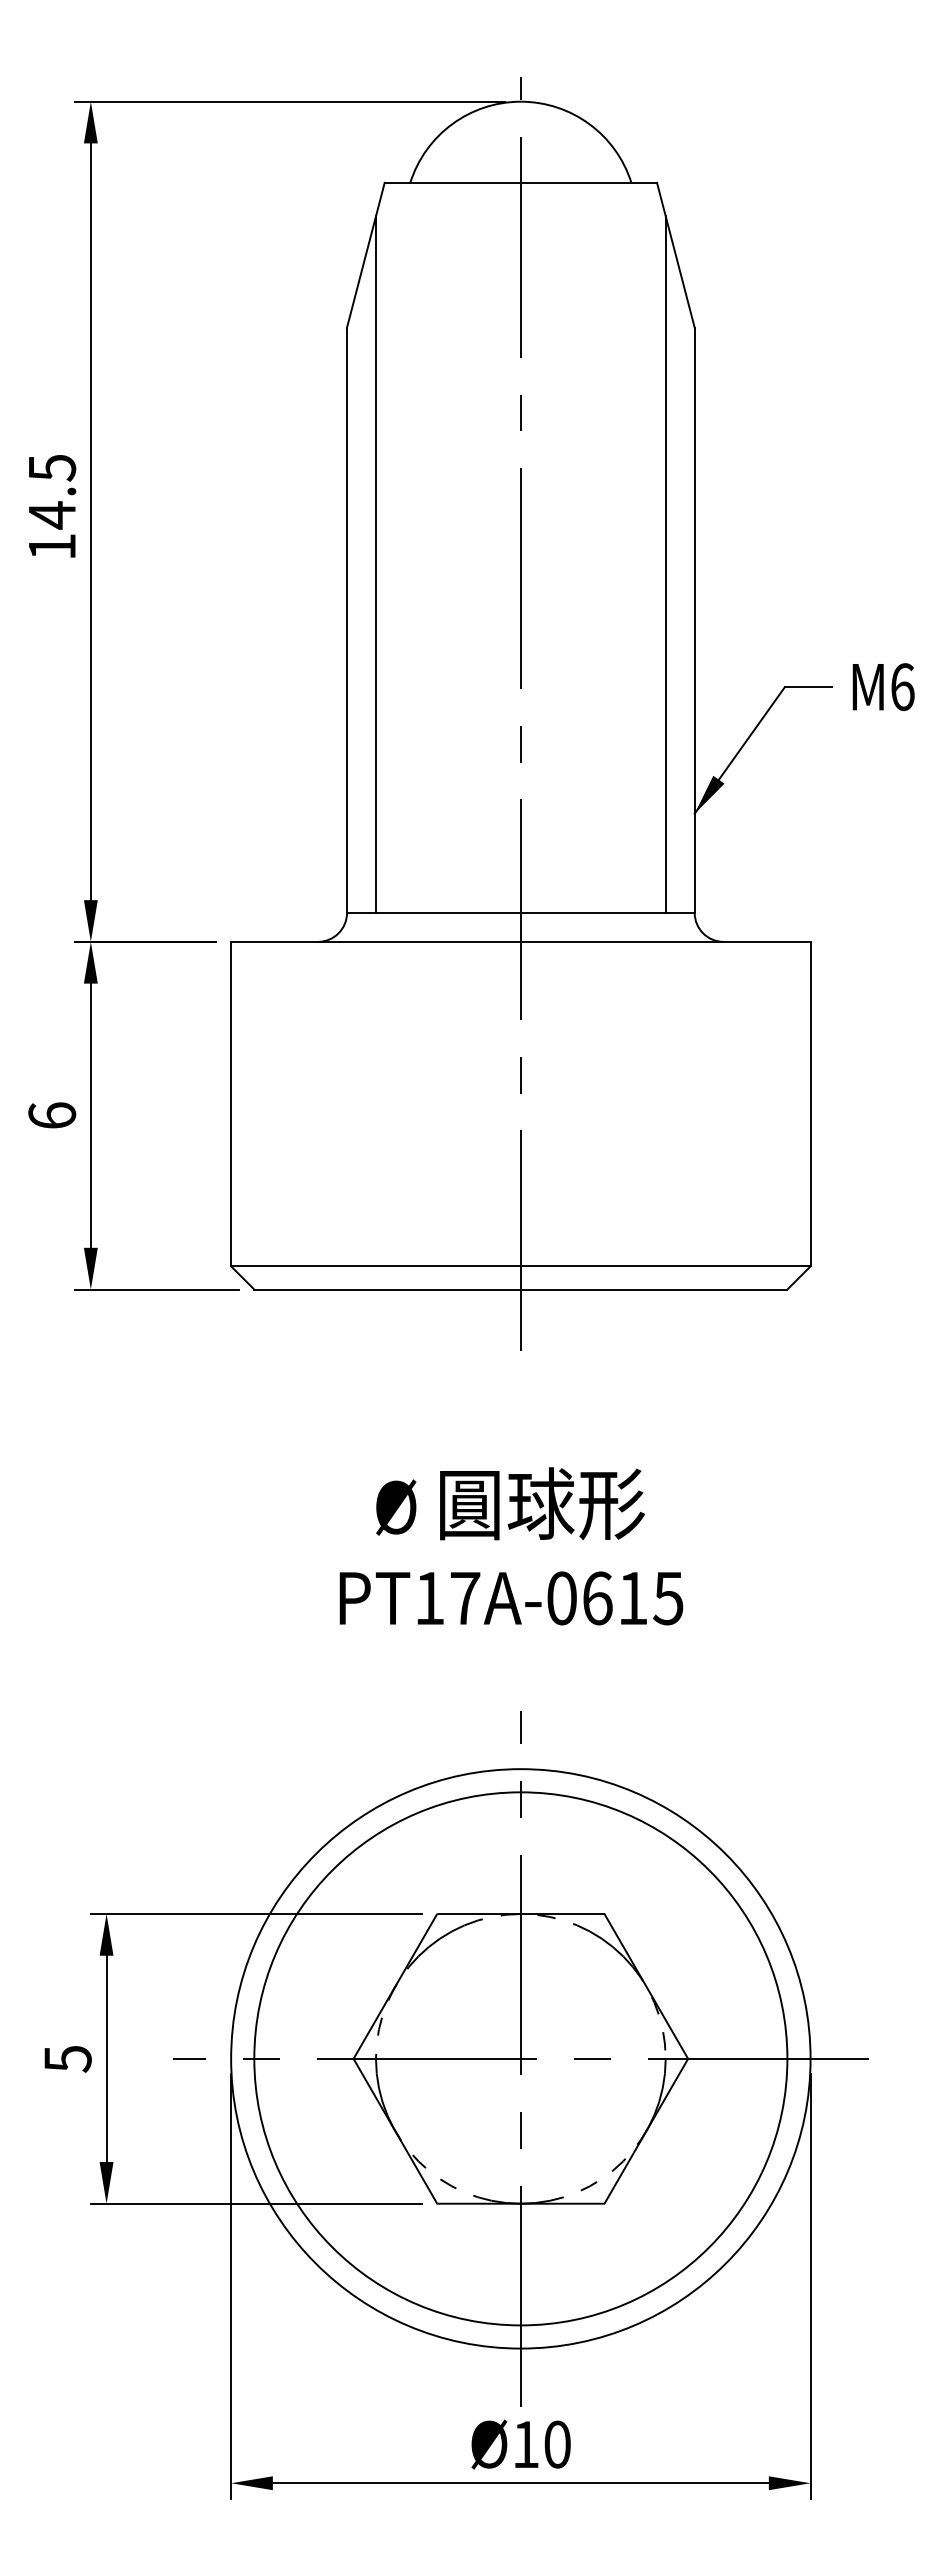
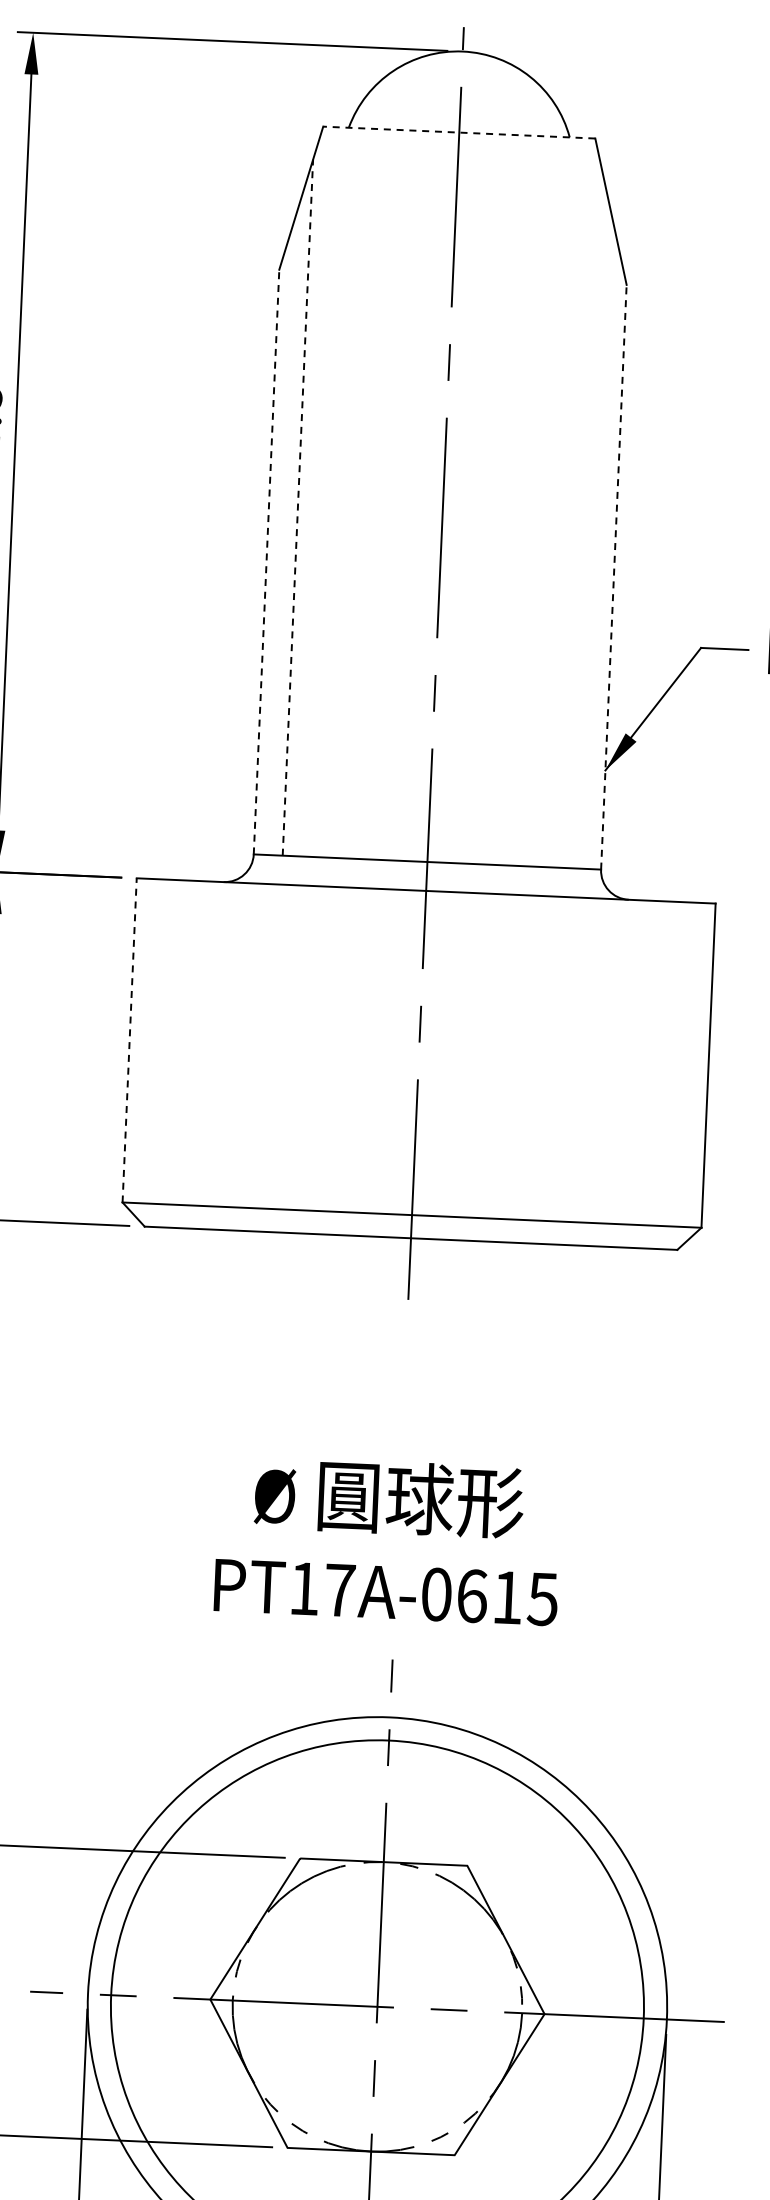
line: (520, 182) -> (458, 132), solid -> dashed
line: (376, 564) -> (298, 507), solid -> dashed
line: (665, 564) -> (587, 520), removed
line: (347, 620) -> (267, 562), solid -> dashed
line: (694, 620) -> (613, 577), solid -> dashed
line: (231, 1103) -> (130, 1039), solid -> dashed
text: (511, 1546) -> (388, 1540), moved

